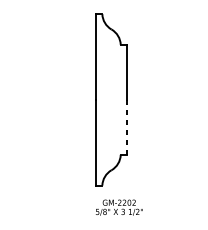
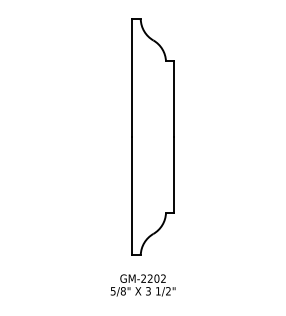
line: (126, 127) -> (174, 175), dashed -> solid
text: (118, 207) -> (142, 285), moved

